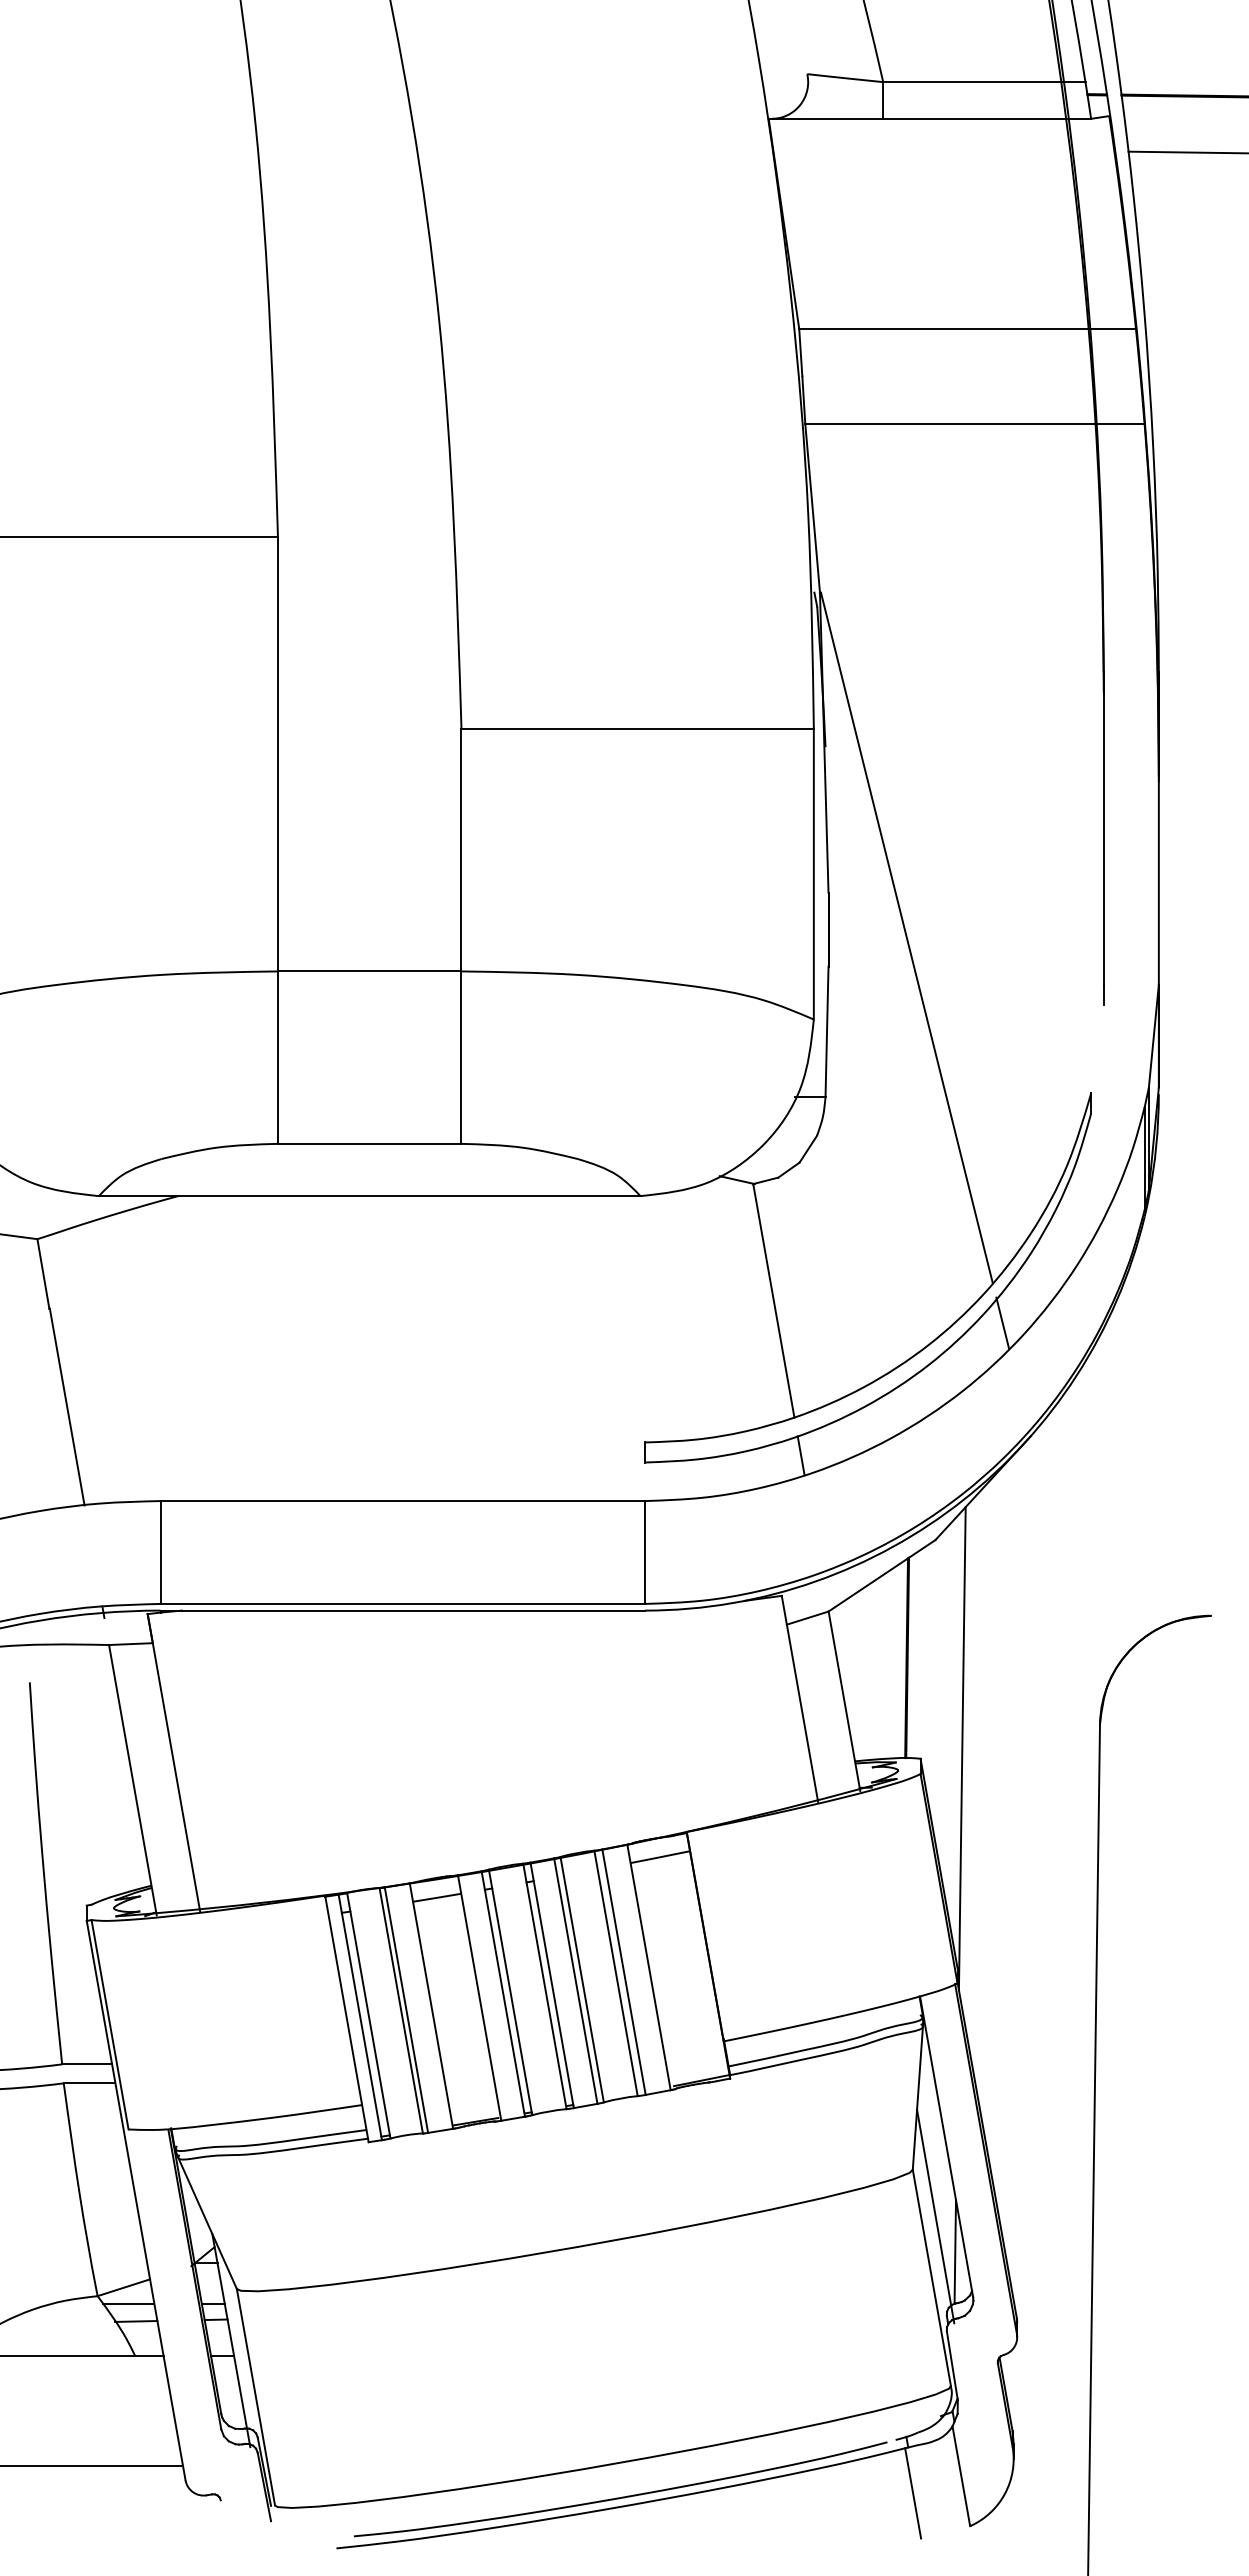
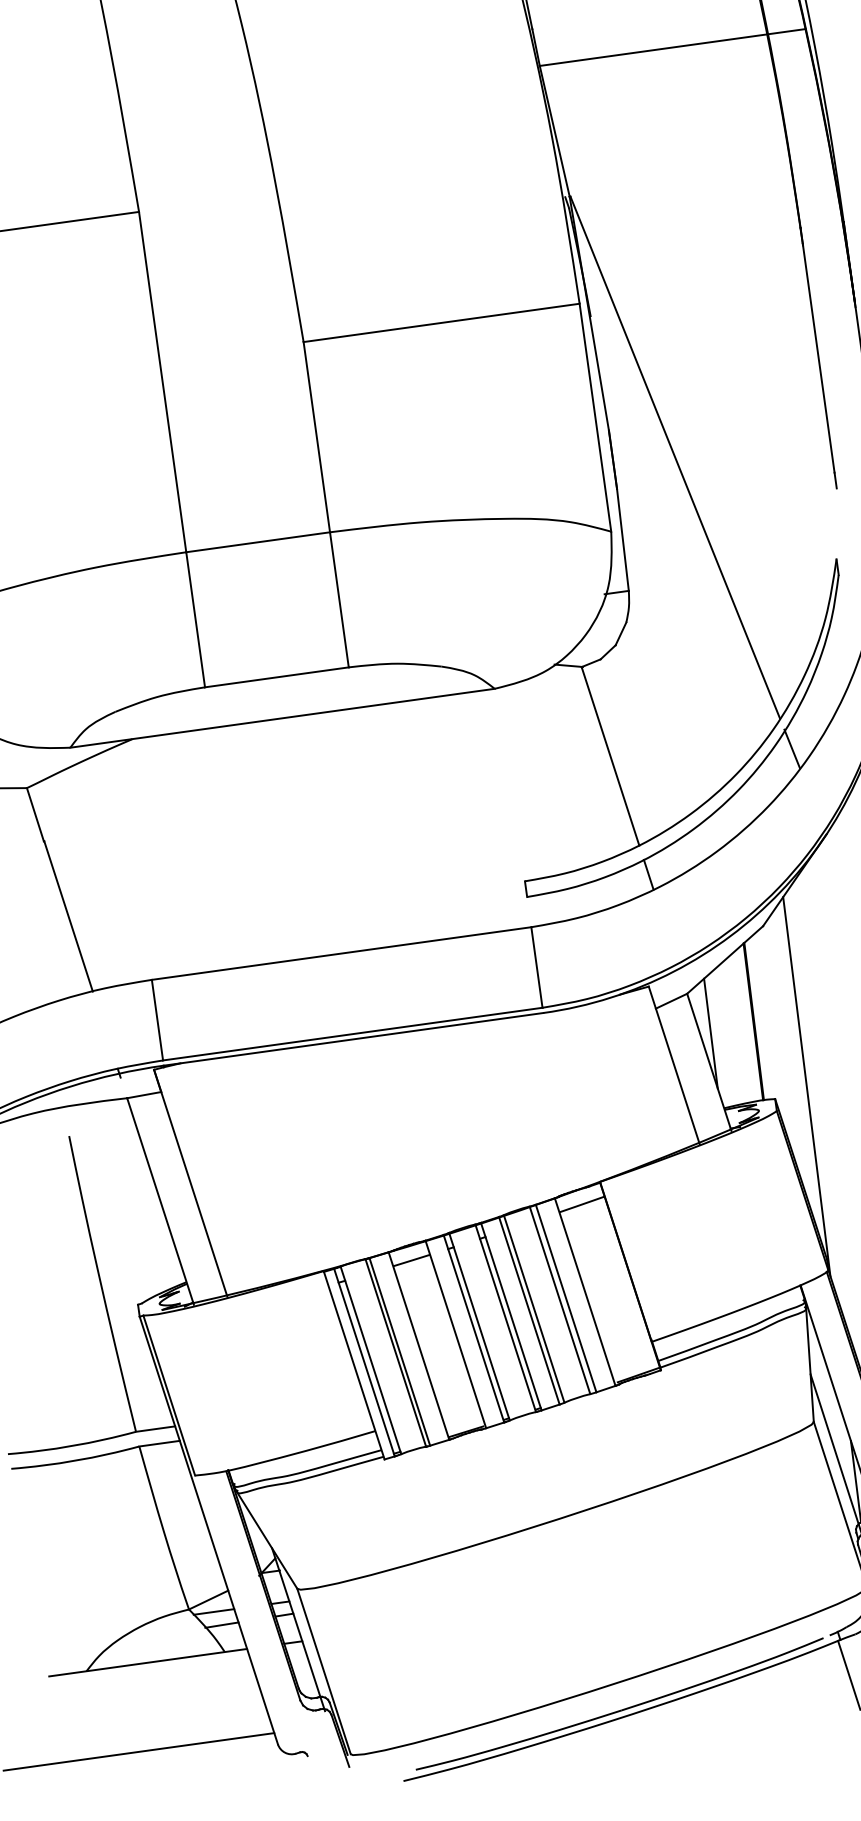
line: (851, 1665) -> (710, 1033), added

